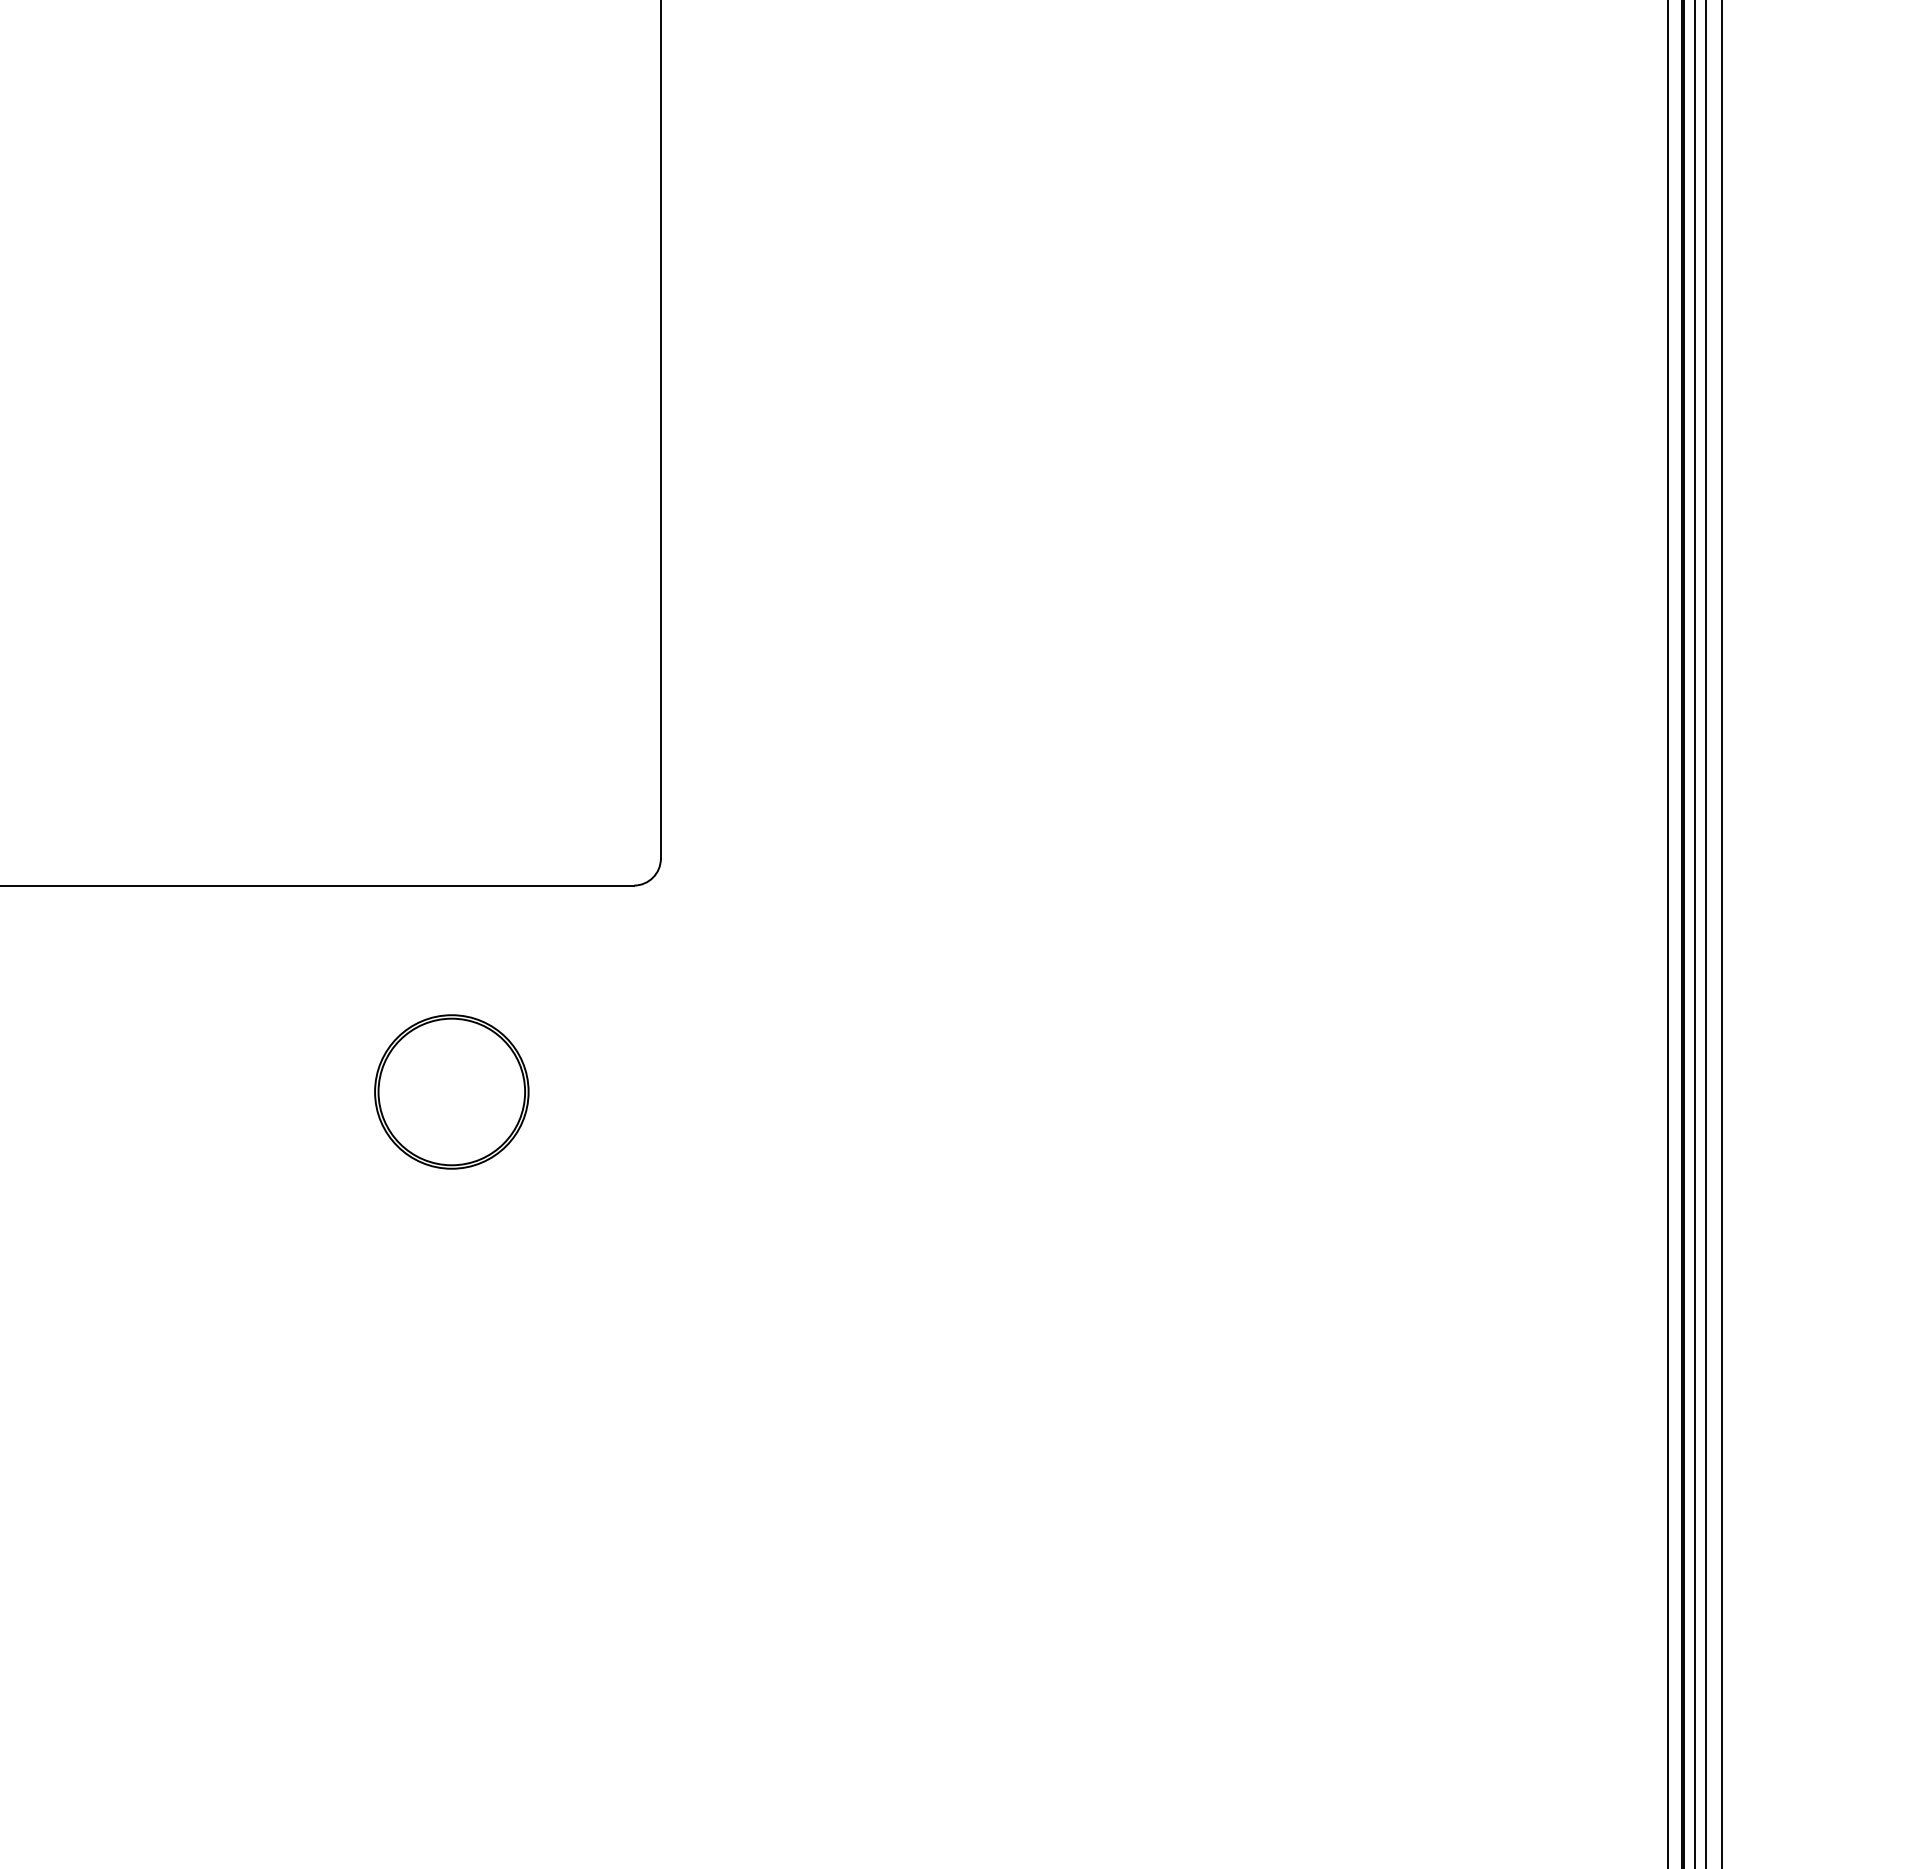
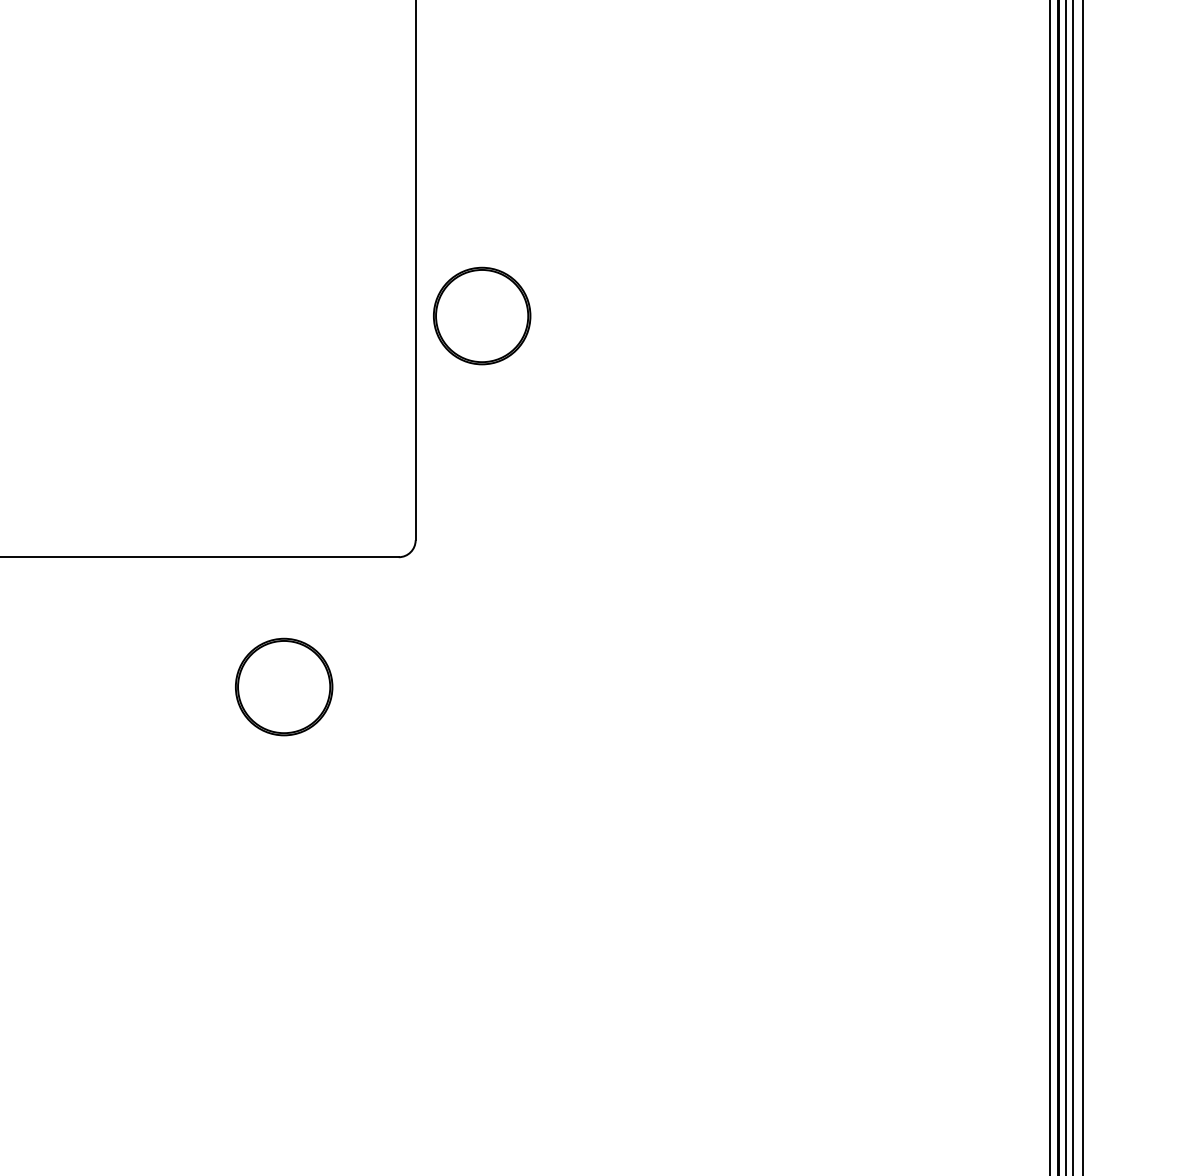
part: (767, 501) -> (482, 315), added

